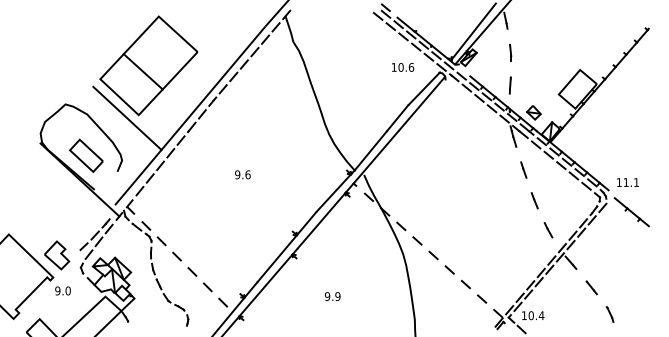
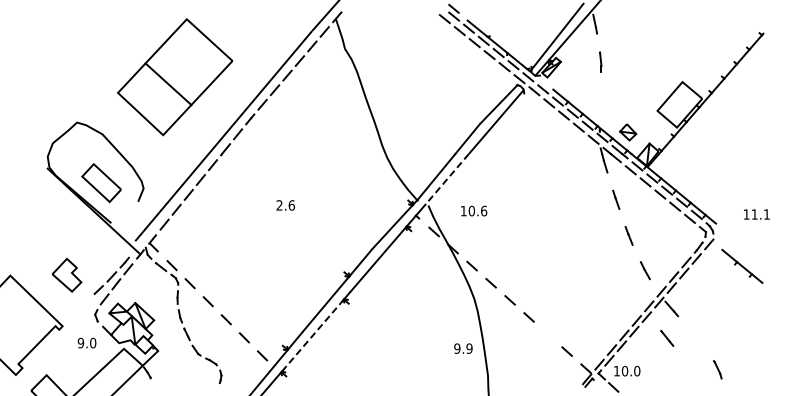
text: (403, 66) -> (474, 210), moved
line: (509, 84) -> (599, 99), removed
line: (127, 118) -> (149, 139), removed
line: (380, 152) -> (447, 179), solid -> dashed
text: (237, 174) -> (279, 205), 9.6 -> 2.6
text: (627, 182) -> (756, 214), moved
part: (631, 211) -> (742, 265), moved
part: (57, 254) -> (67, 274), moved
line: (266, 284) -> (313, 334), solid -> dashed
line: (465, 284) -> (547, 334), removed
line: (592, 287) -> (667, 337), moved
text: (62, 290) -> (86, 342), moved
text: (332, 296) -> (463, 348), moved
text: (541, 315) -> (636, 370), 10.4 -> 10.0

